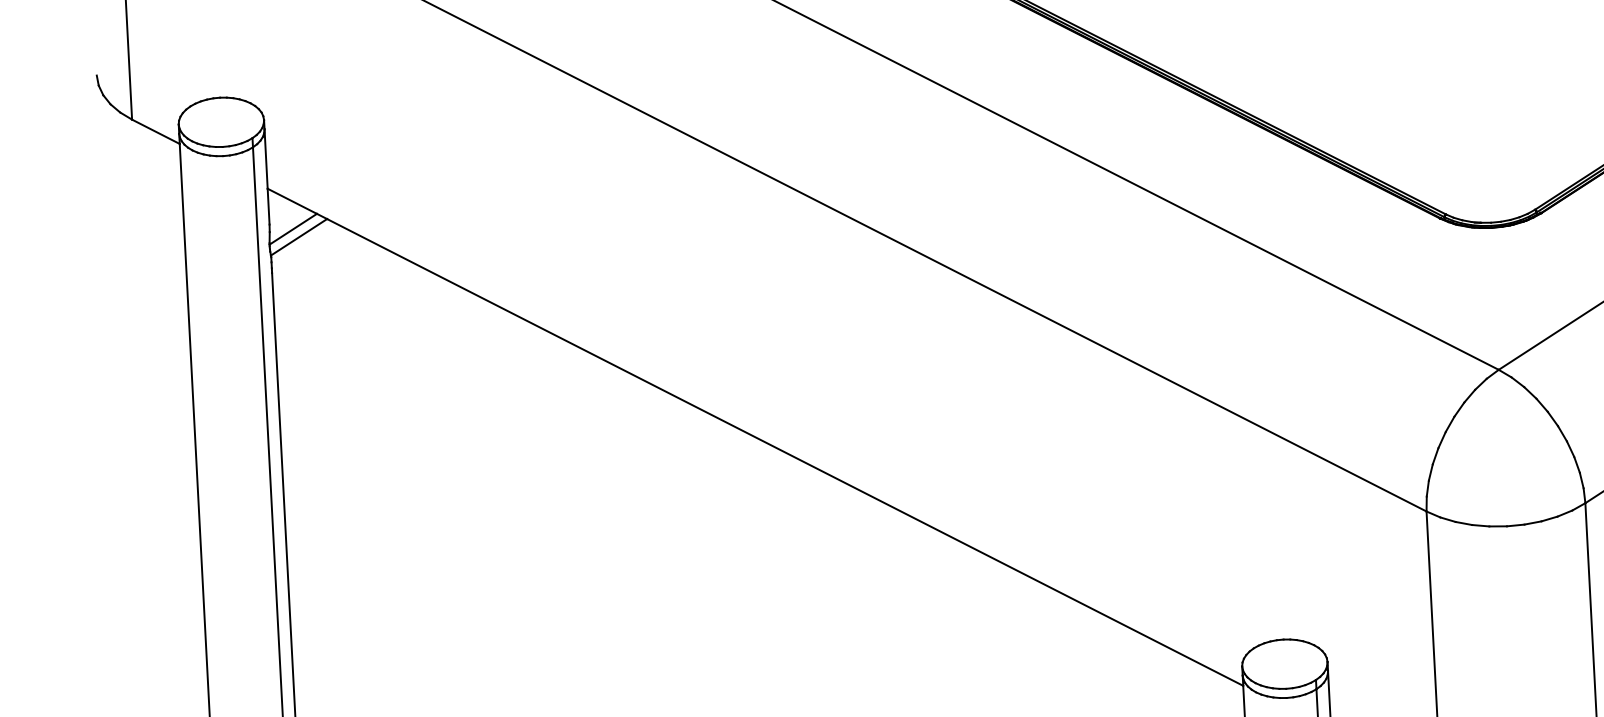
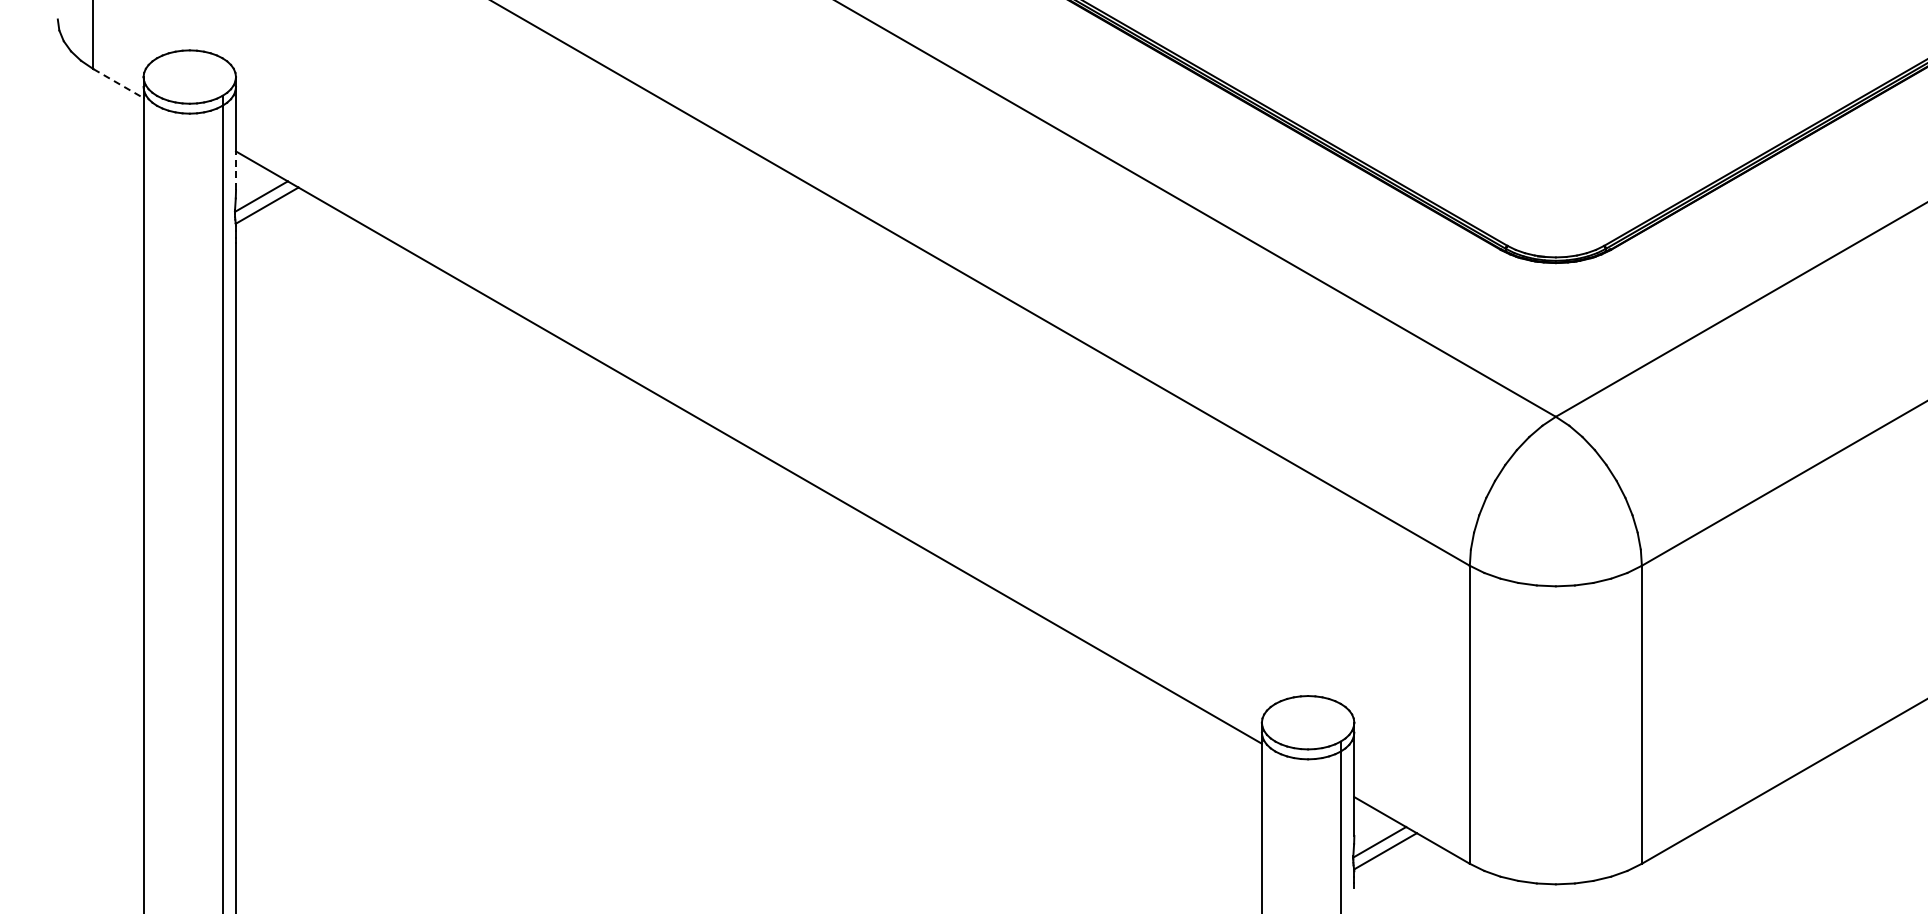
line: (155, 131) -> (118, 83), solid -> dashed
line: (269, 206) -> (236, 170), solid -> dashed

